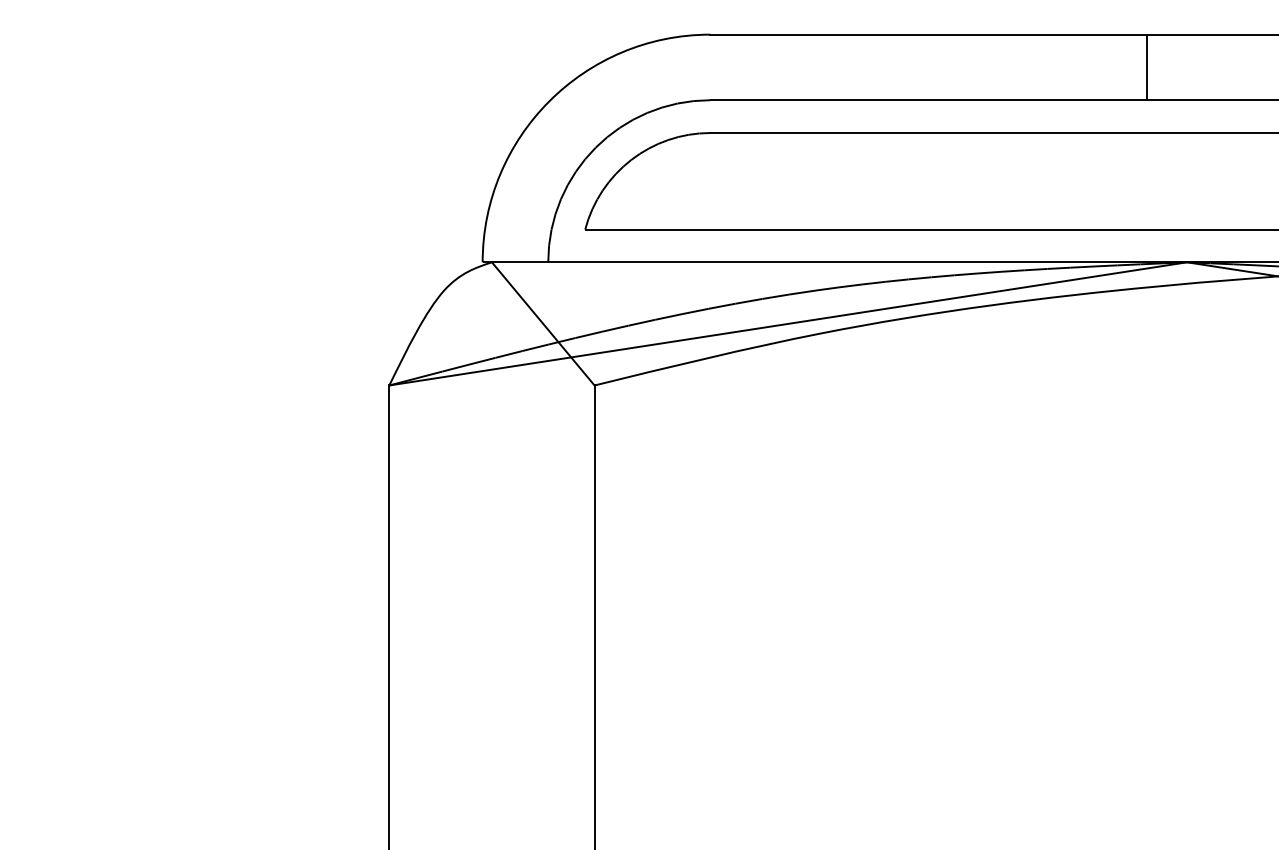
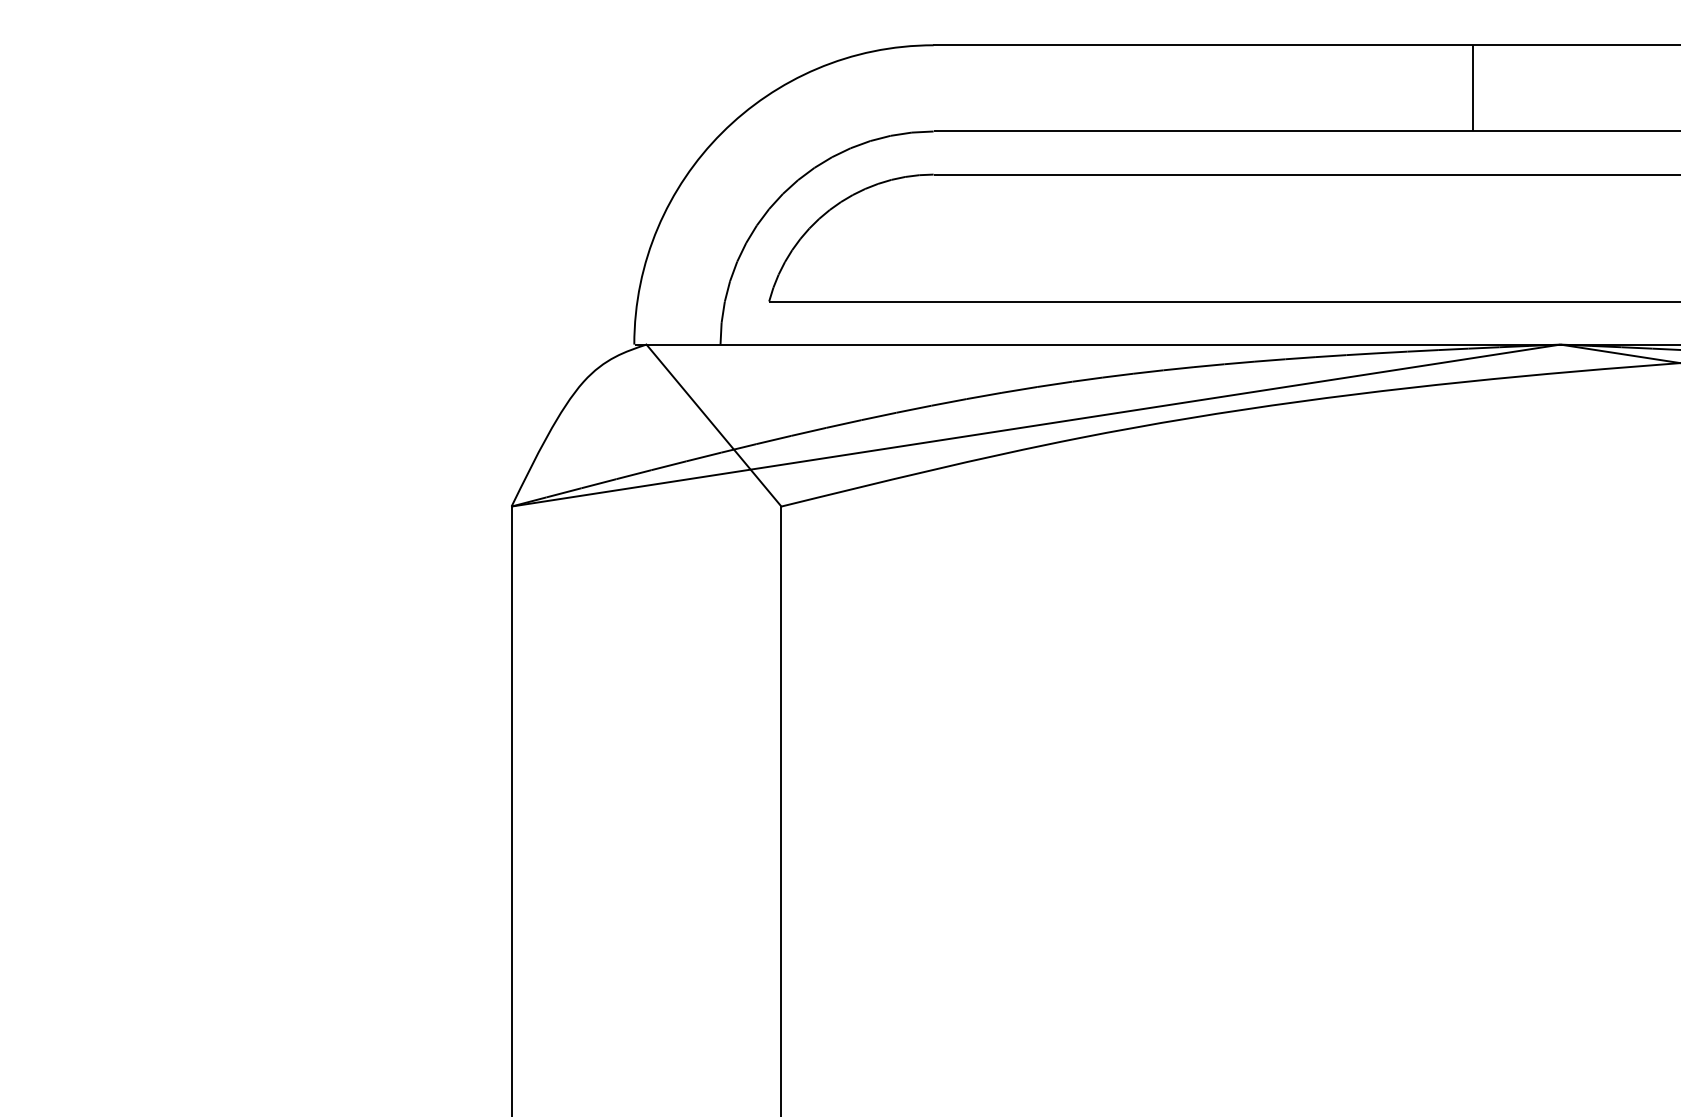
line: (1146, 67) -> (1472, 88), moved

